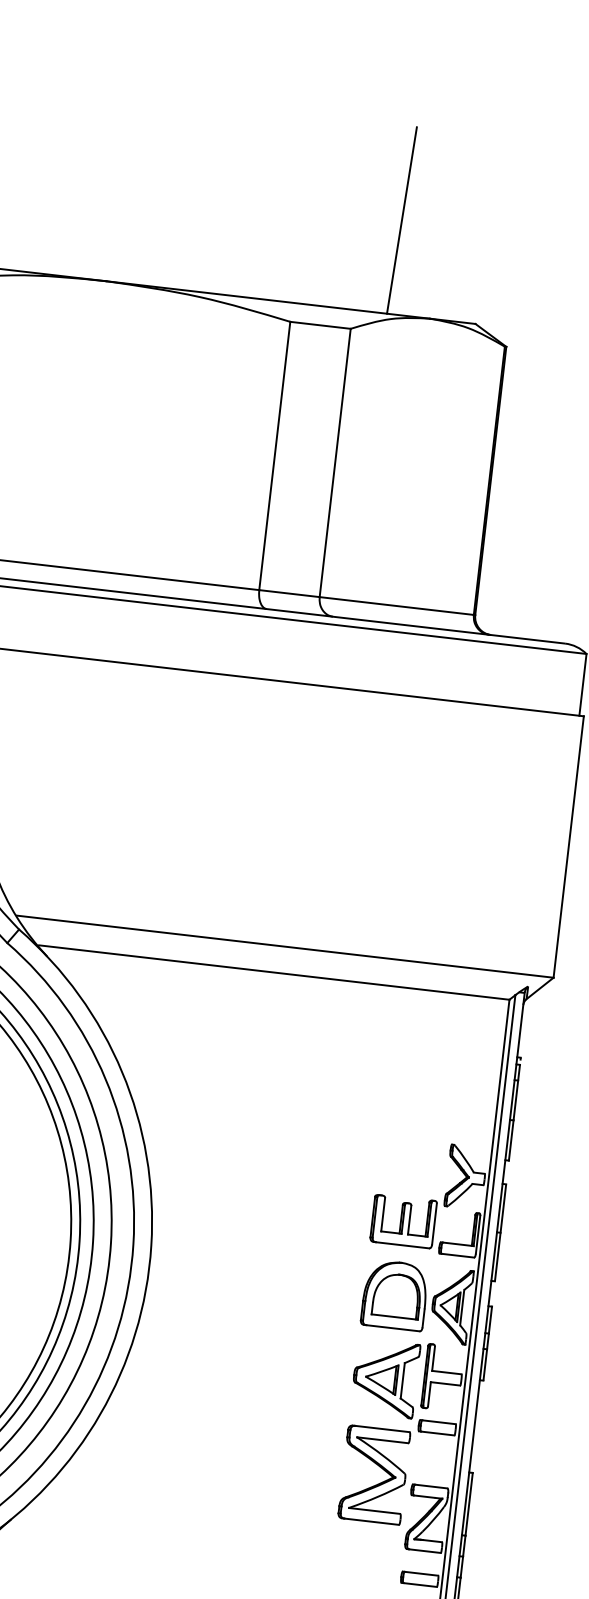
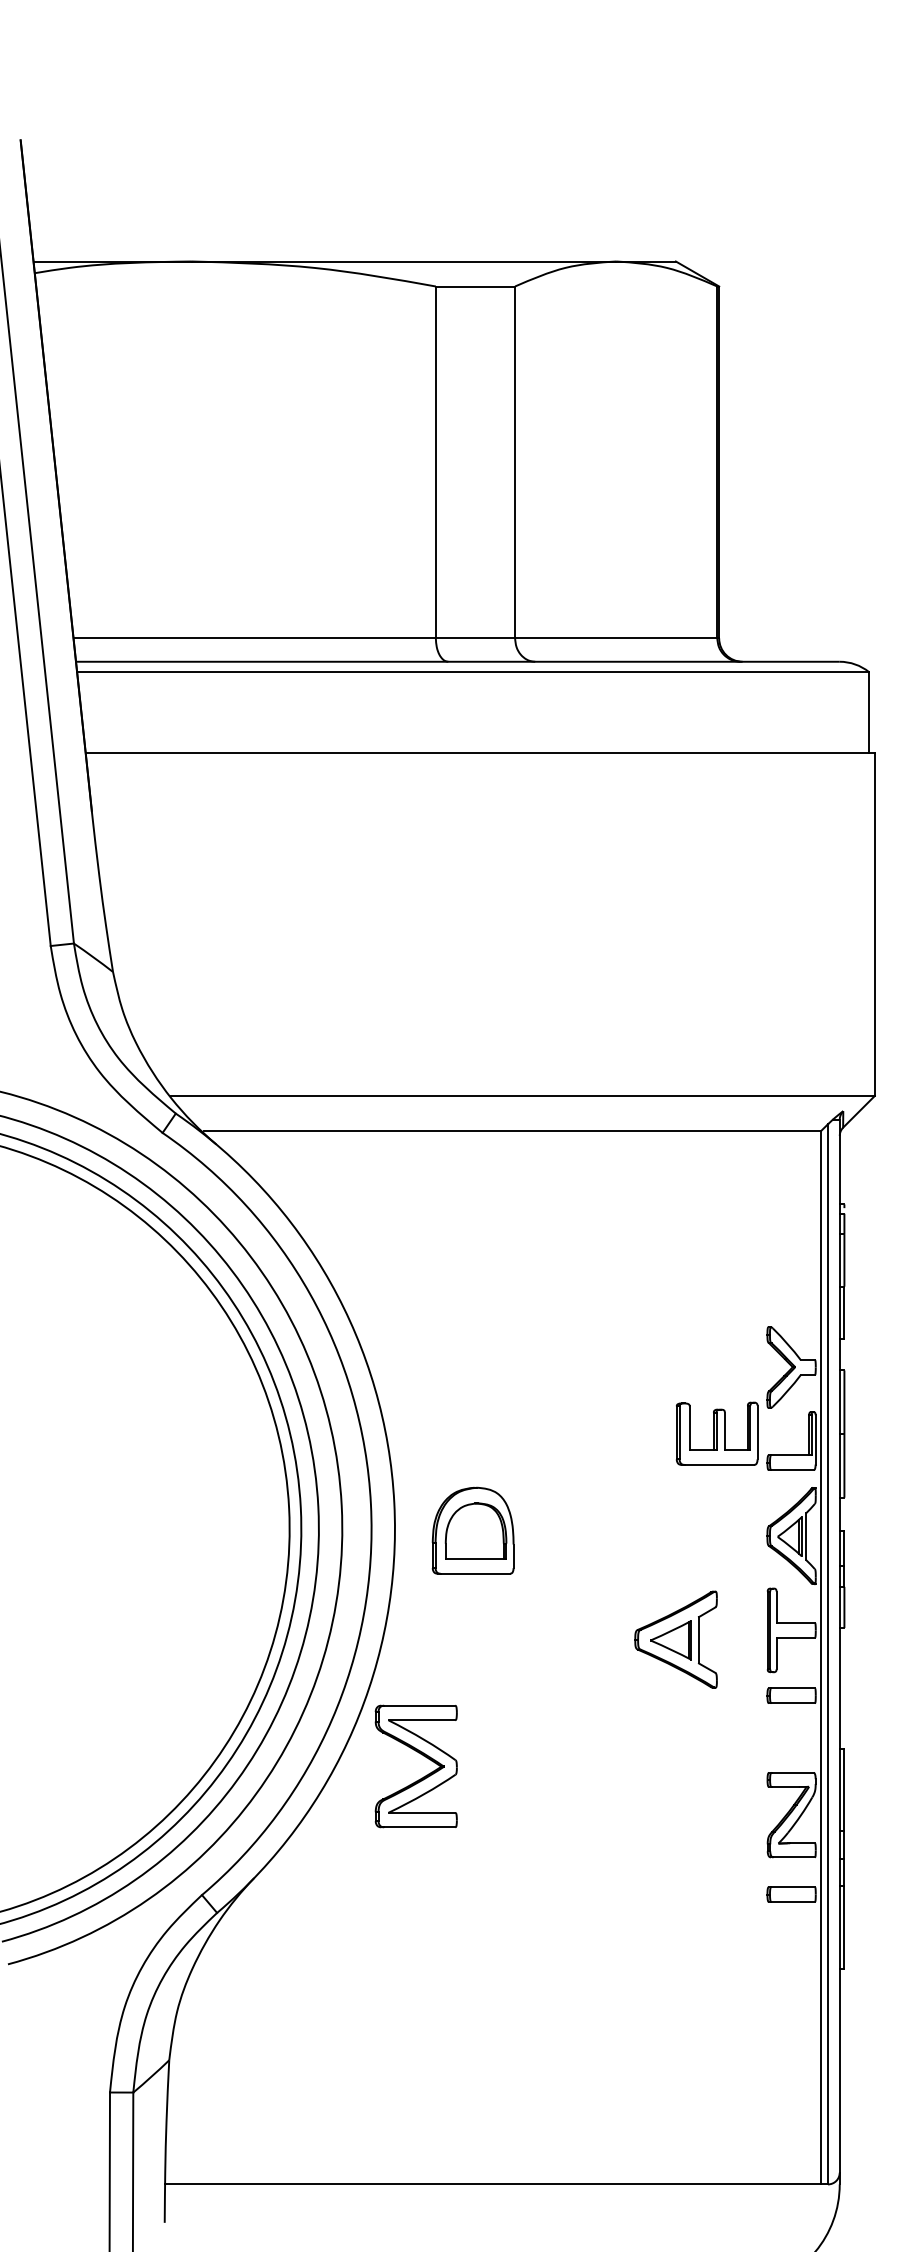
line: (401, 220) -> (564, 138), removed
part: (394, 1295) -> (472, 1530), moved
part: (384, 1378) -> (675, 1639), moved
part: (377, 1483) -> (421, 1777), moved

